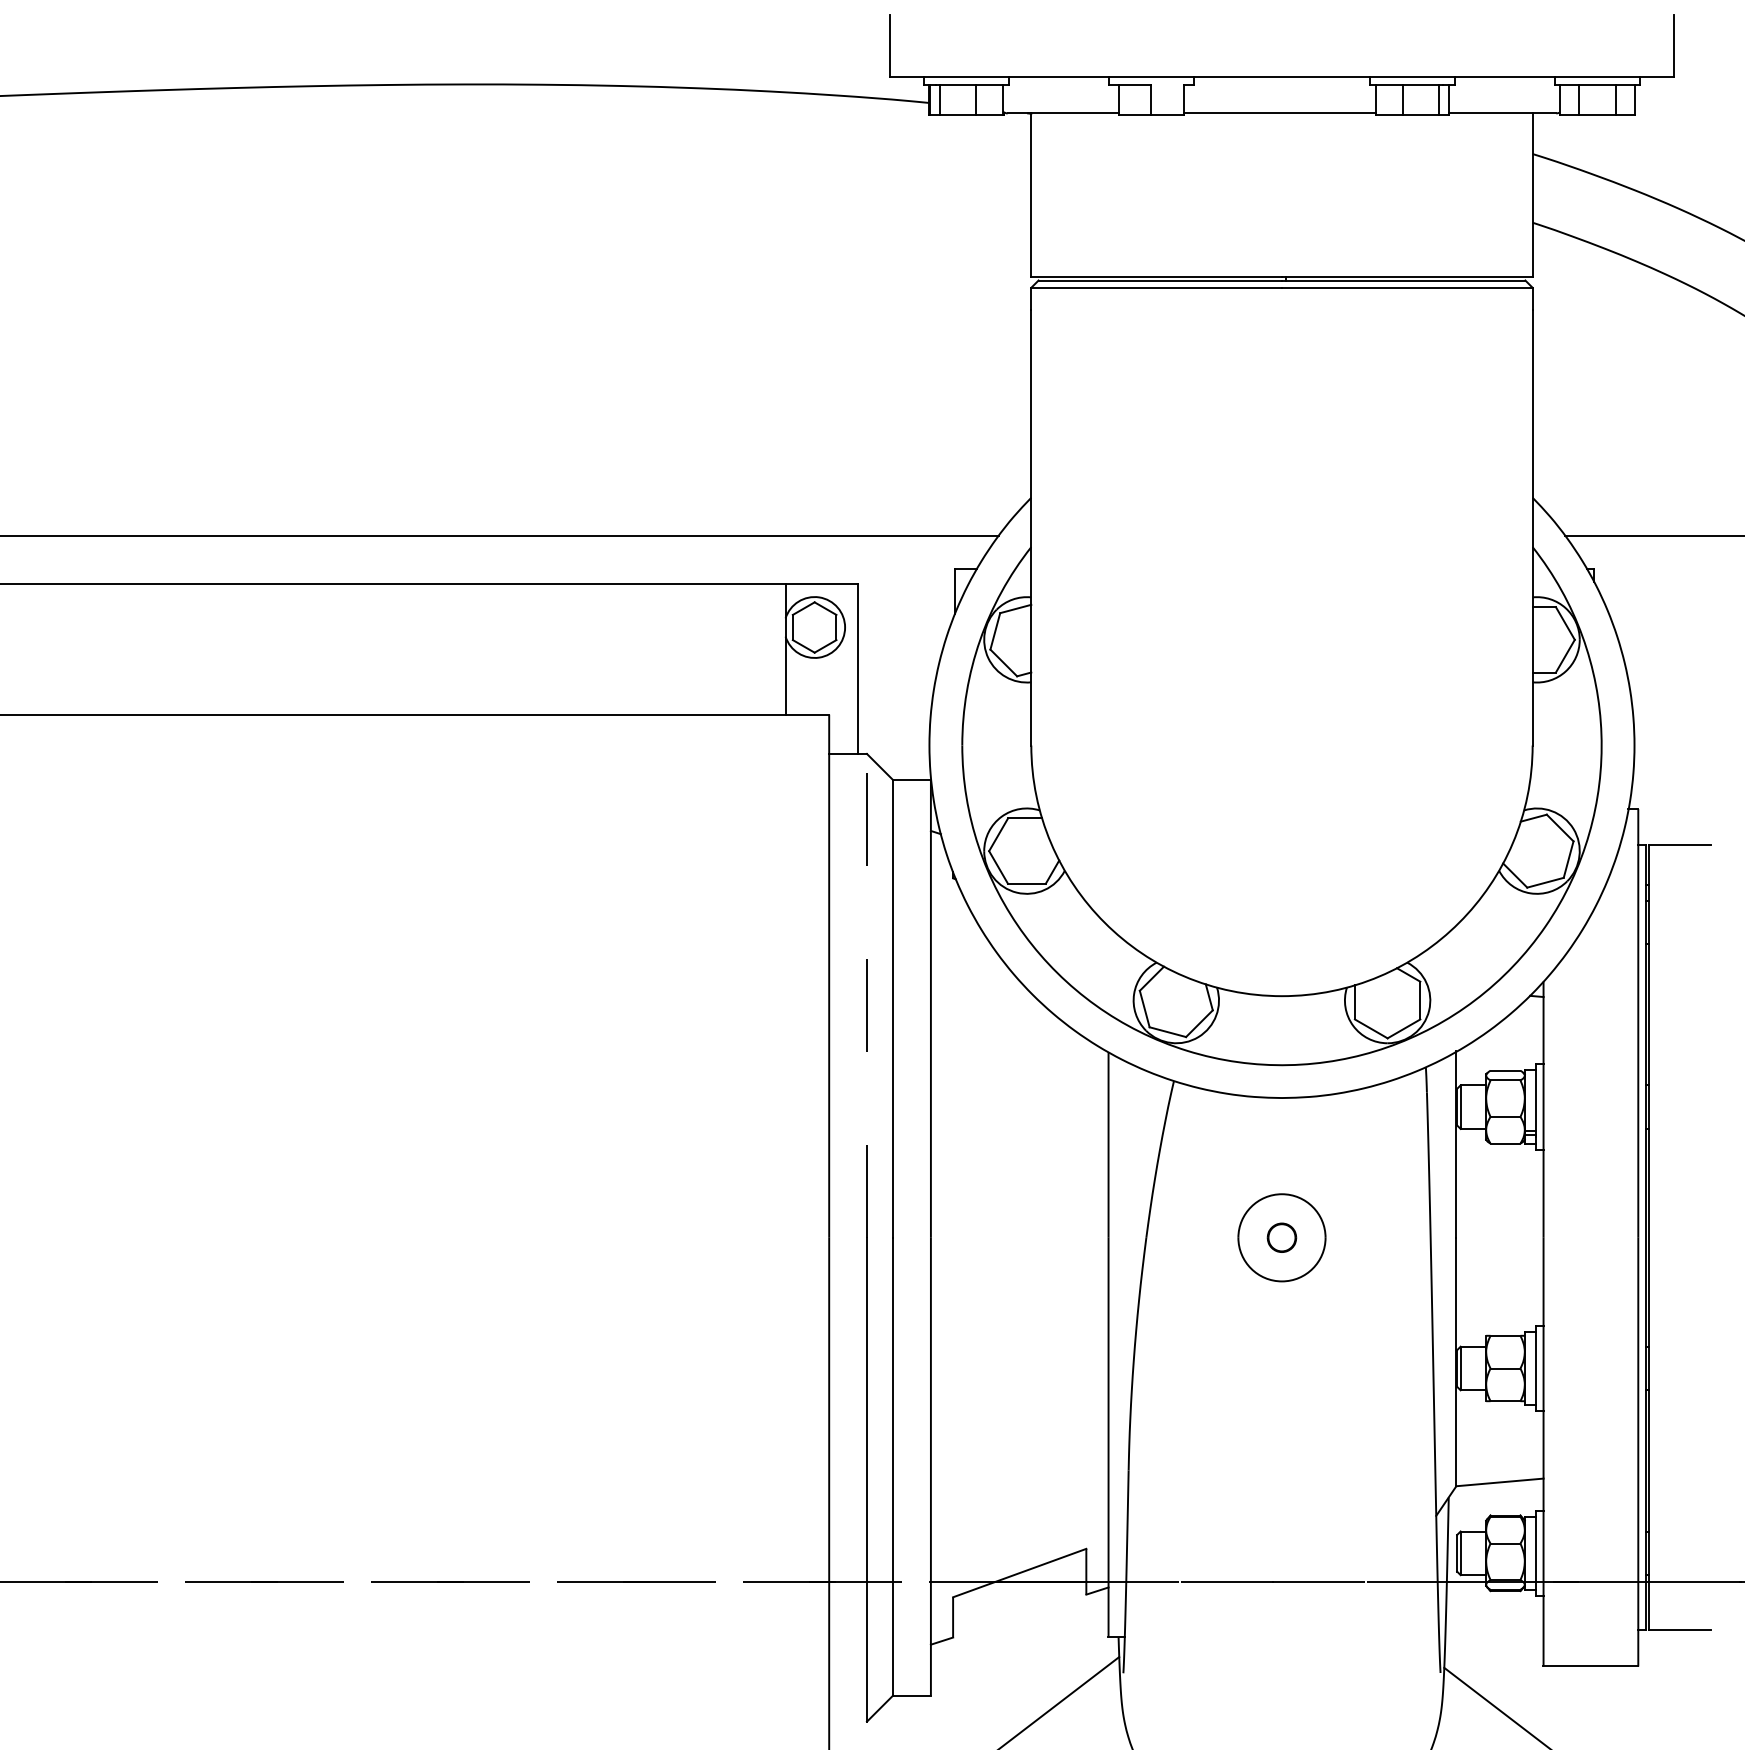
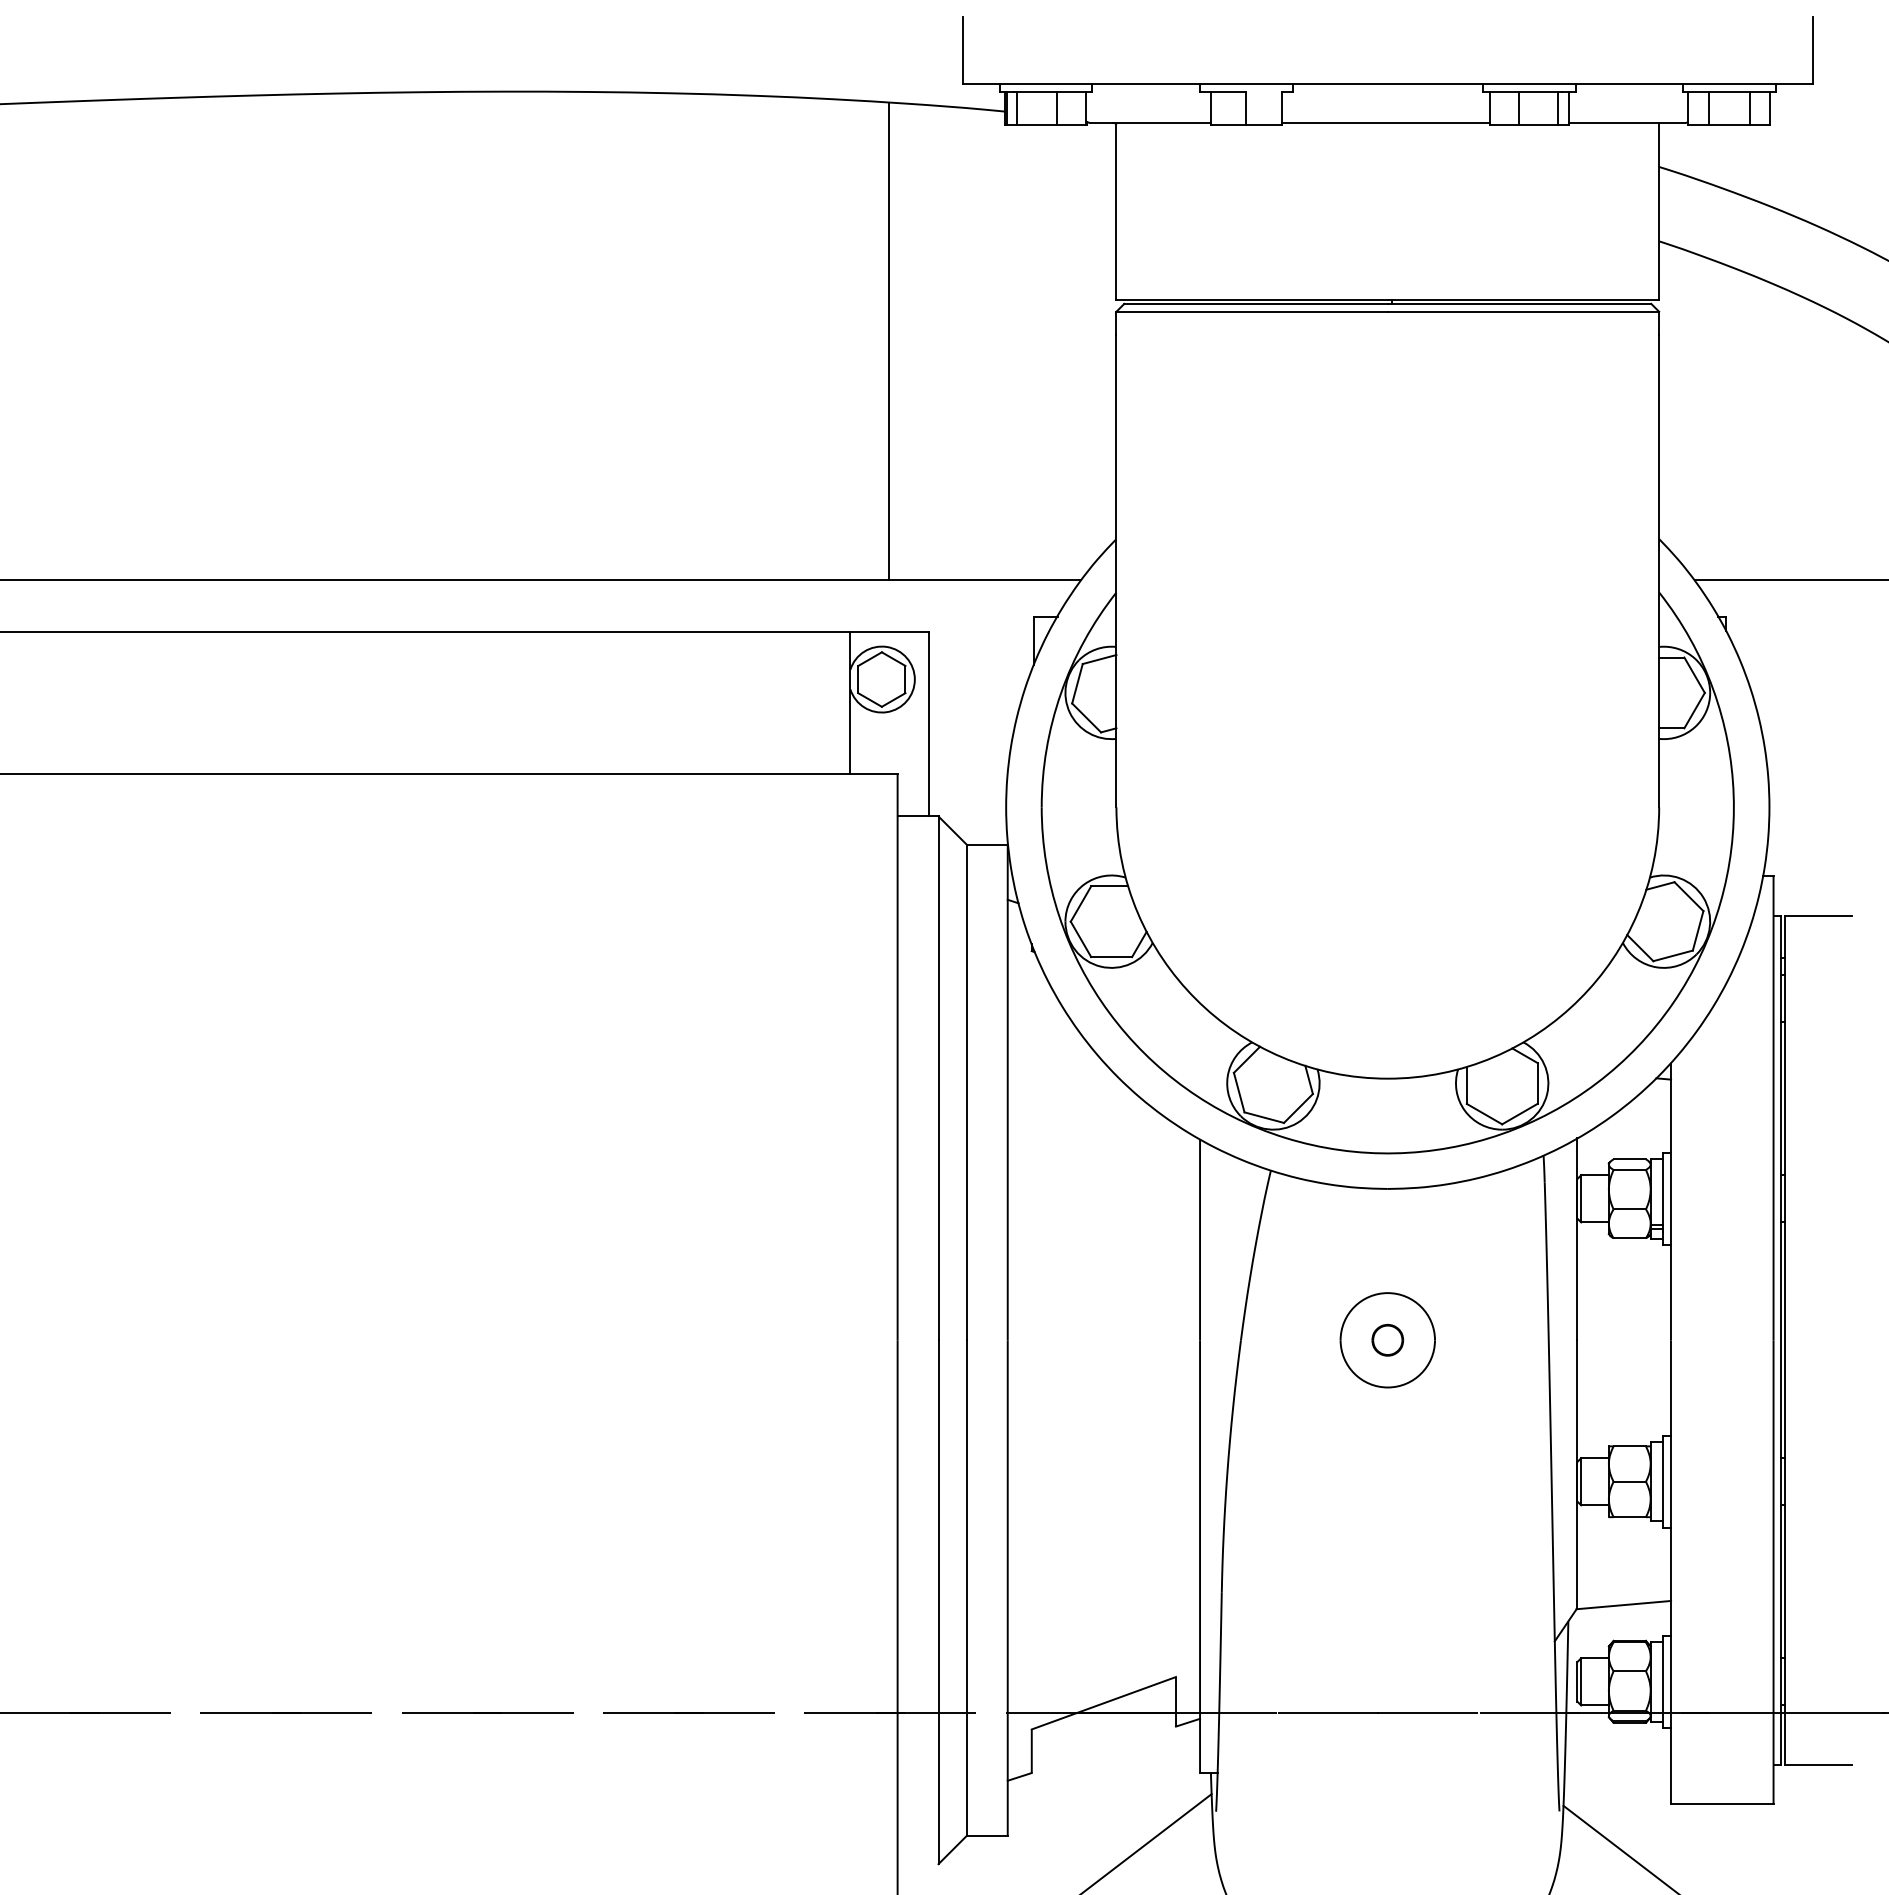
line: (821, 315) -> (889, 341), added
line: (866, 996) -> (938, 1078), dashed -> solid

